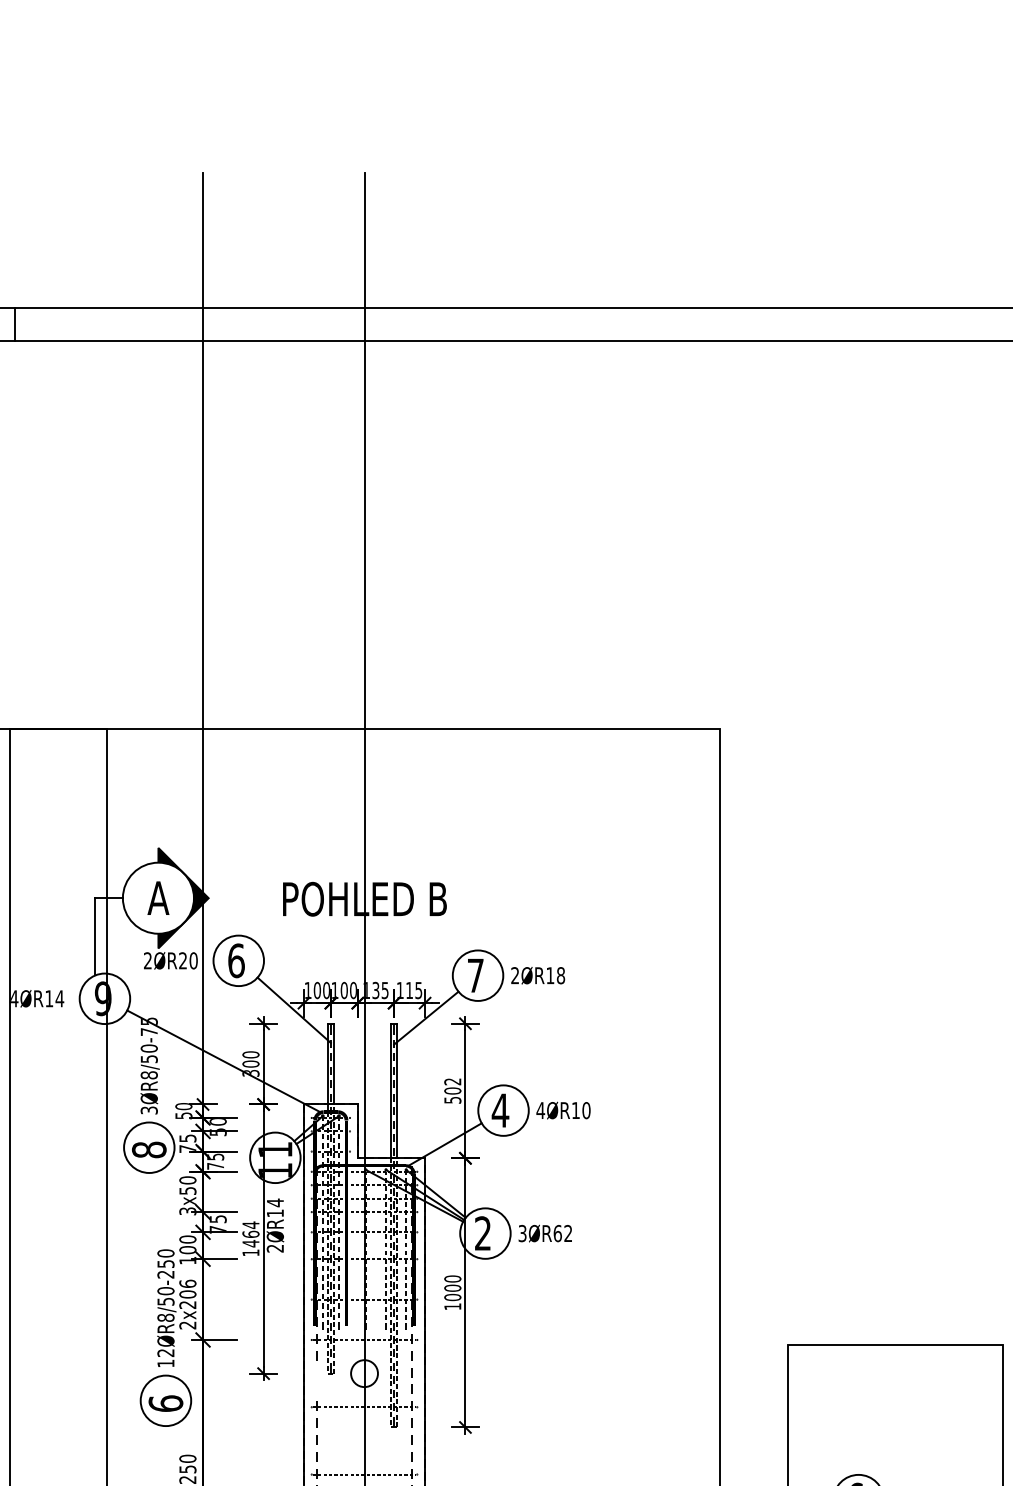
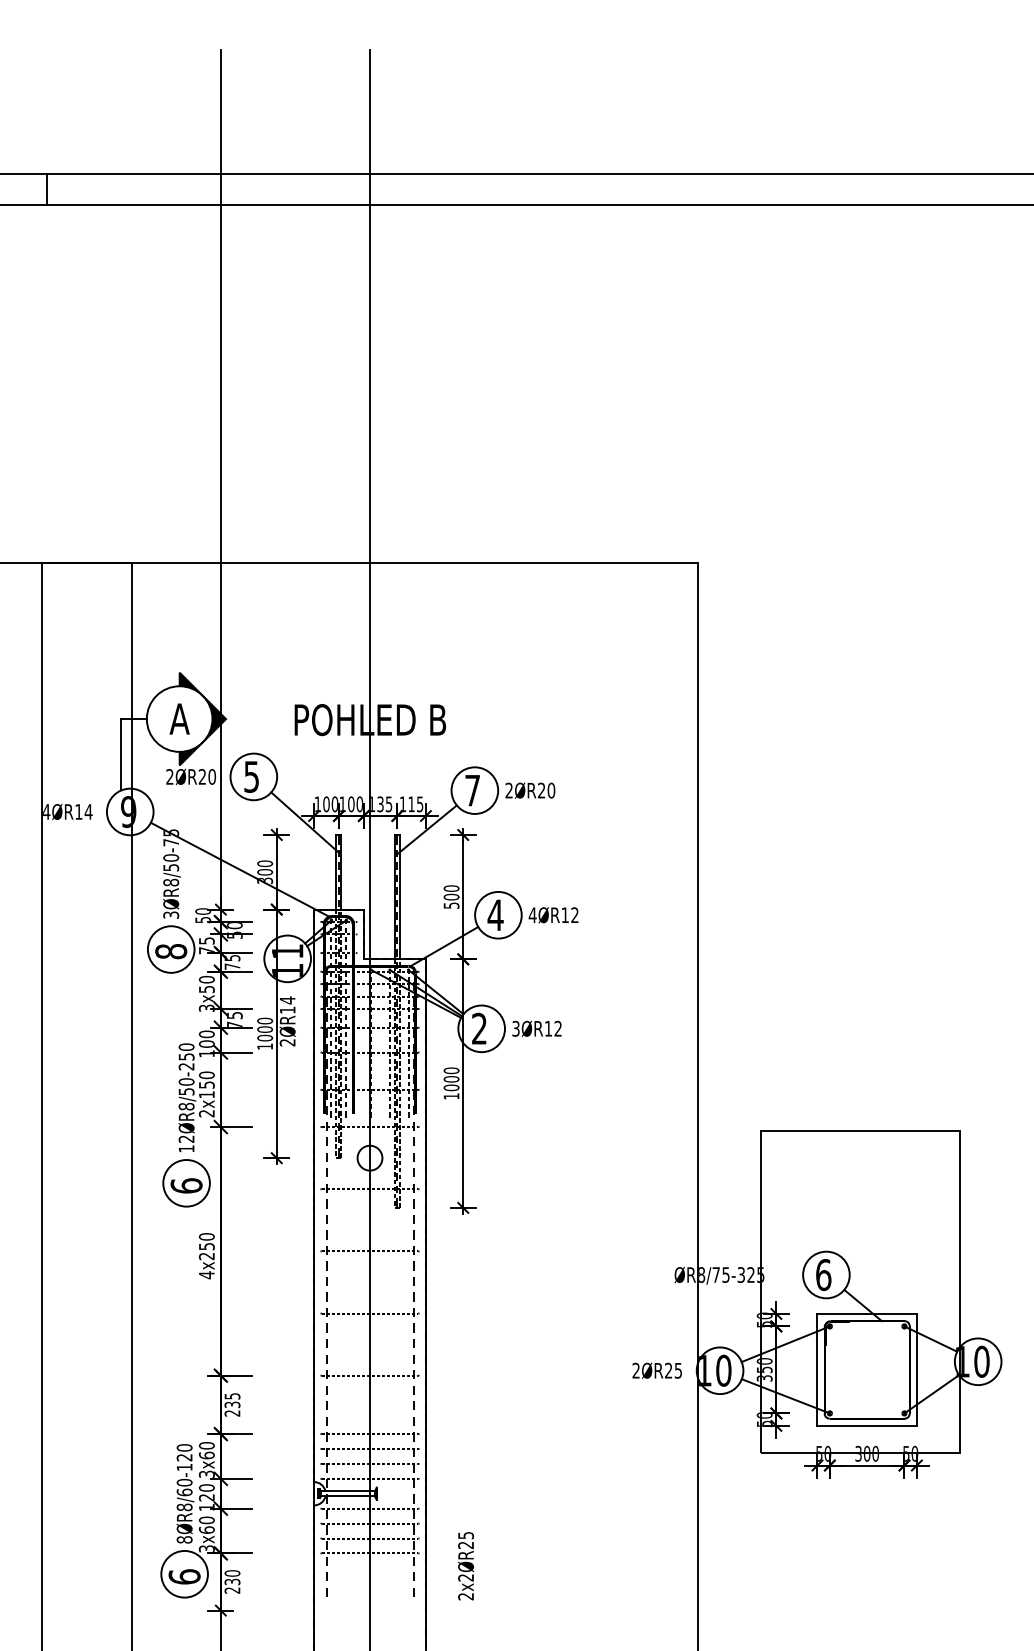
text: (236, 960) -> (251, 776), 6 -> 5
text: (555, 975) -> (546, 790), 2ØR18 -> 2ØR20
text: (452, 1081) -> (451, 888), 502 -> 500
text: (585, 1110) -> (574, 915), 4ØR10 -> 4ØR12
text: (557, 1233) -> (548, 1028), 3ØR62 -> 3ØR12
text: (251, 1234) -> (265, 1029), 1464 -> 1000
text: (187, 1293) -> (206, 1084), 2x206 -> 2x150
line: (317, 1377) -> (326, 1161), added

